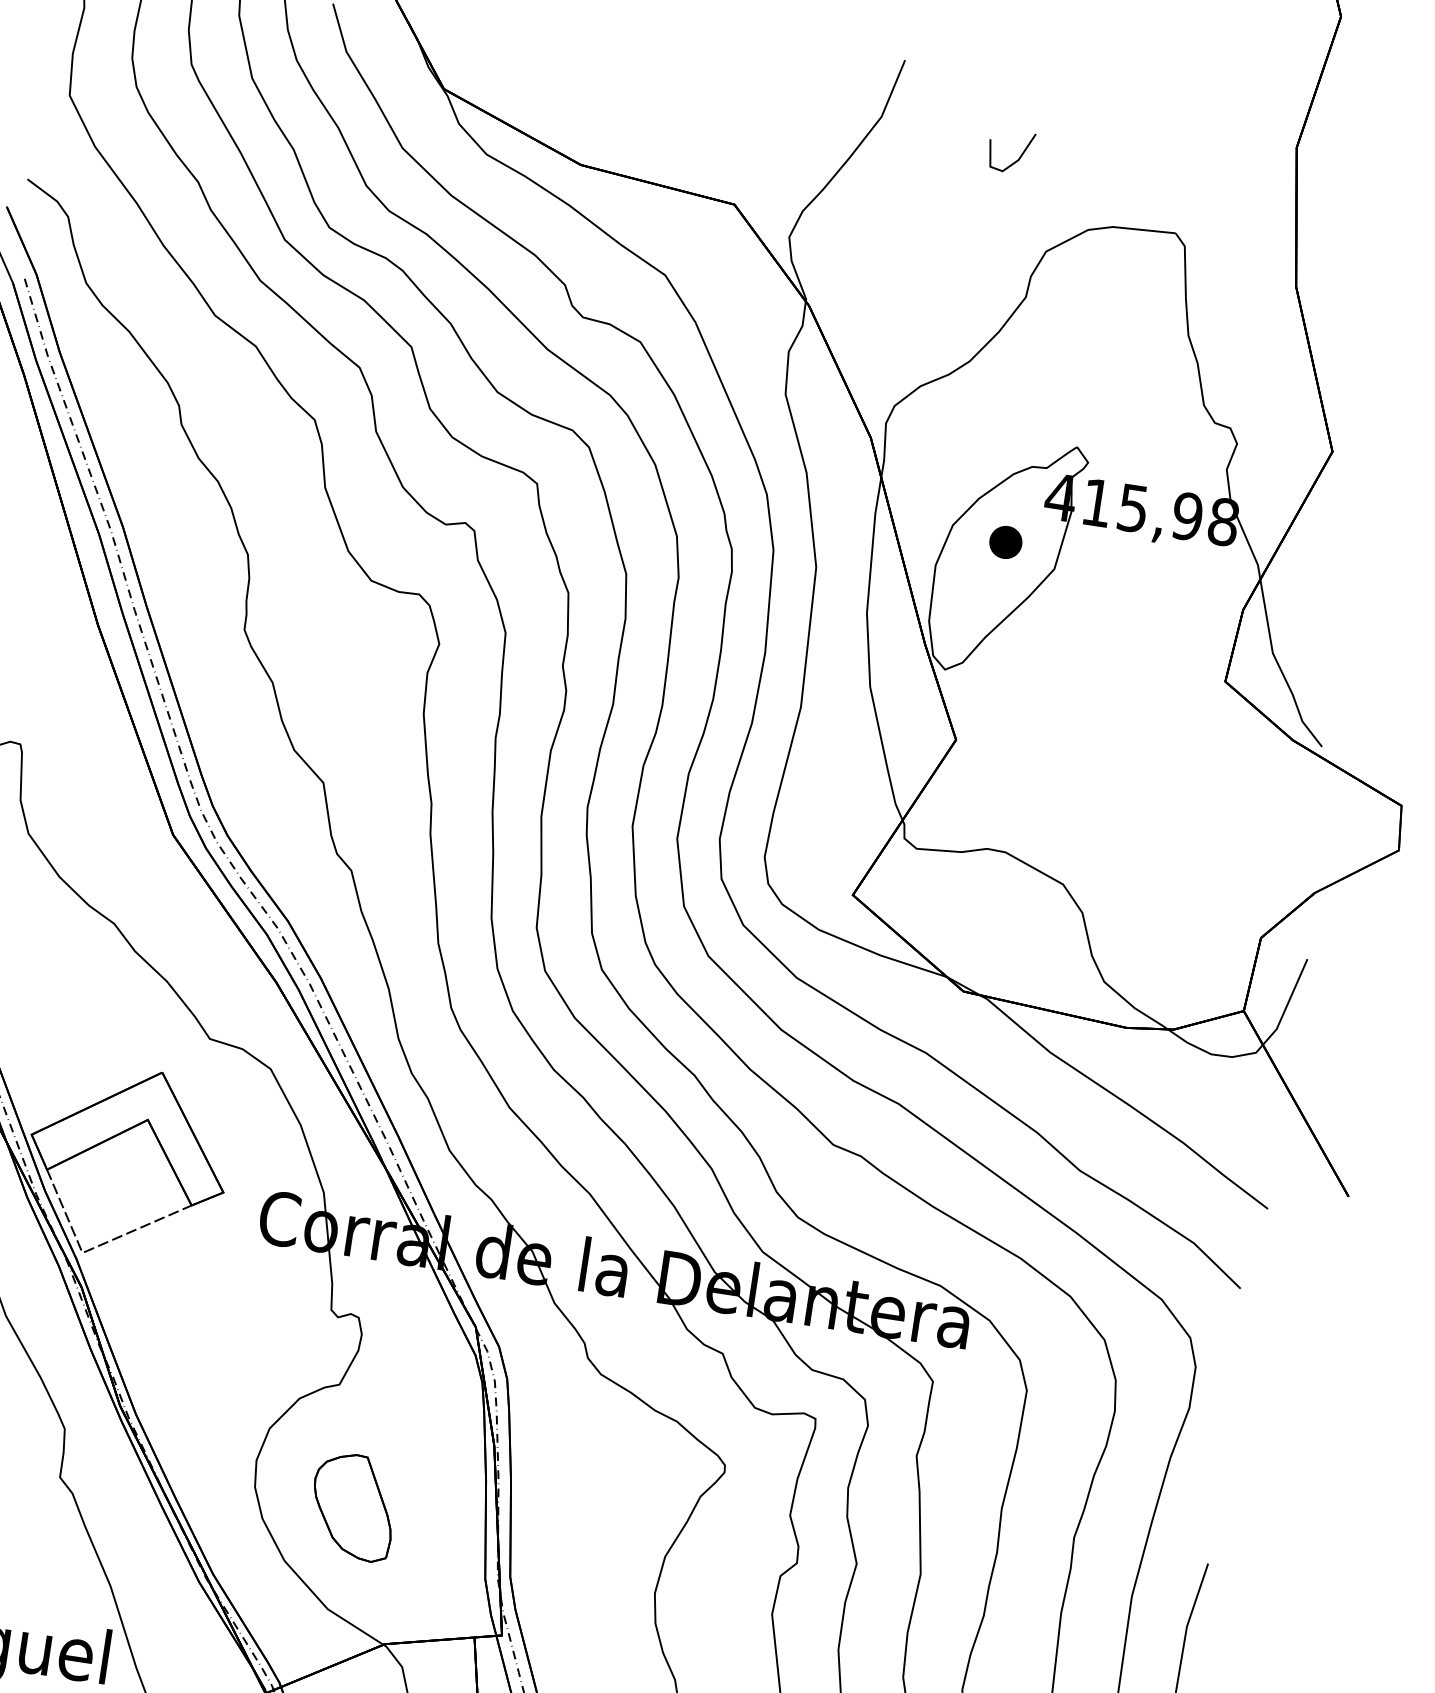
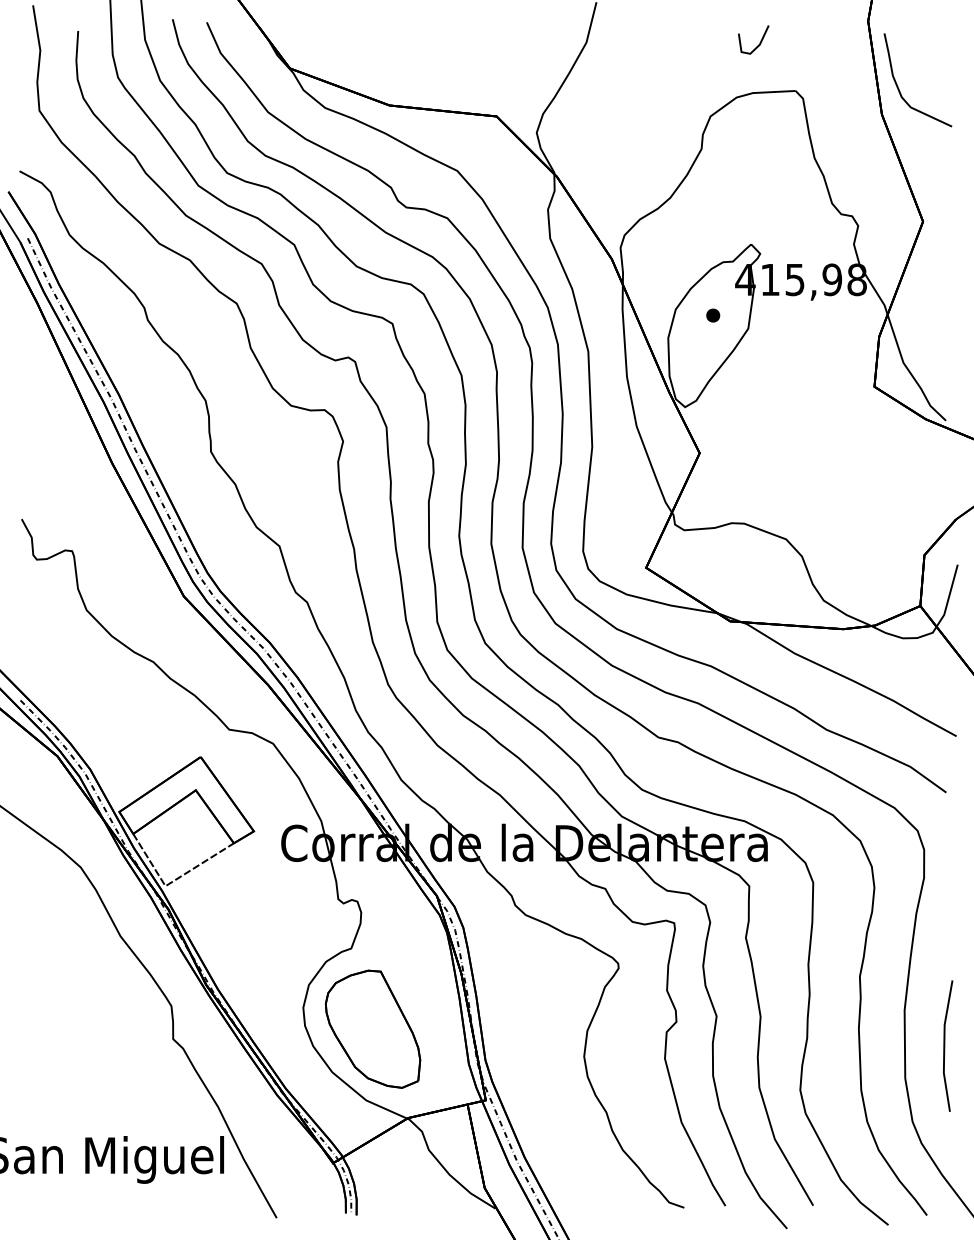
line: (1018, 156) -> (759, 42), moved
curve: (1327, 252) -> (899, 88), added
part: (1006, 542) -> (713, 315), size x0.62
part: (352, 1505) -> (372, 1028), size x1.67

